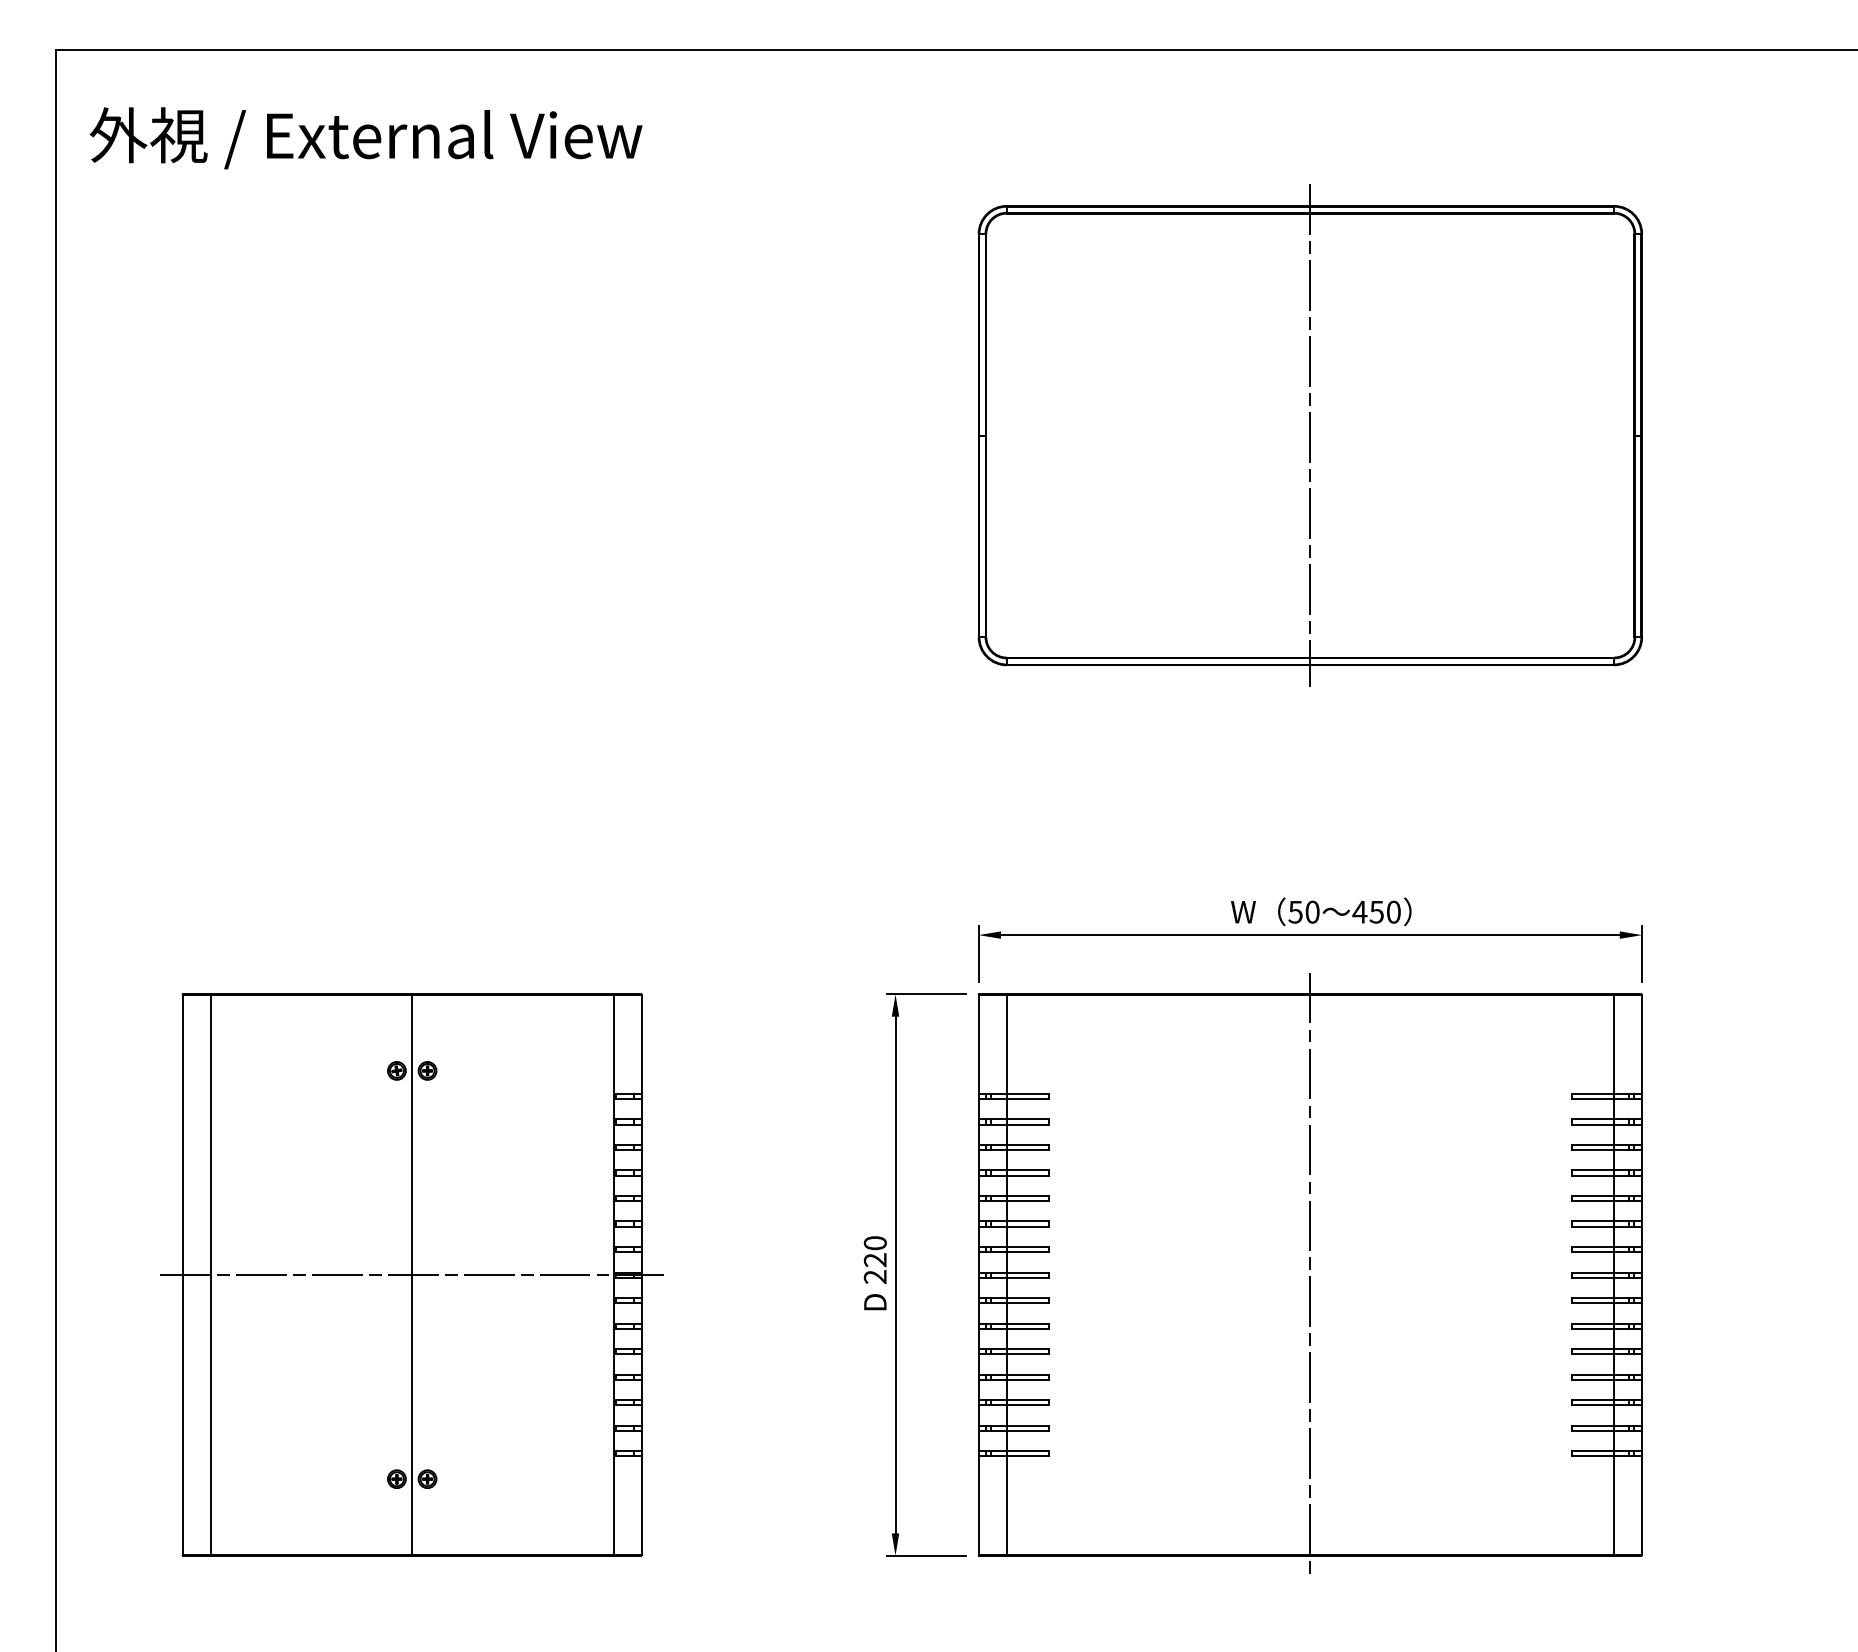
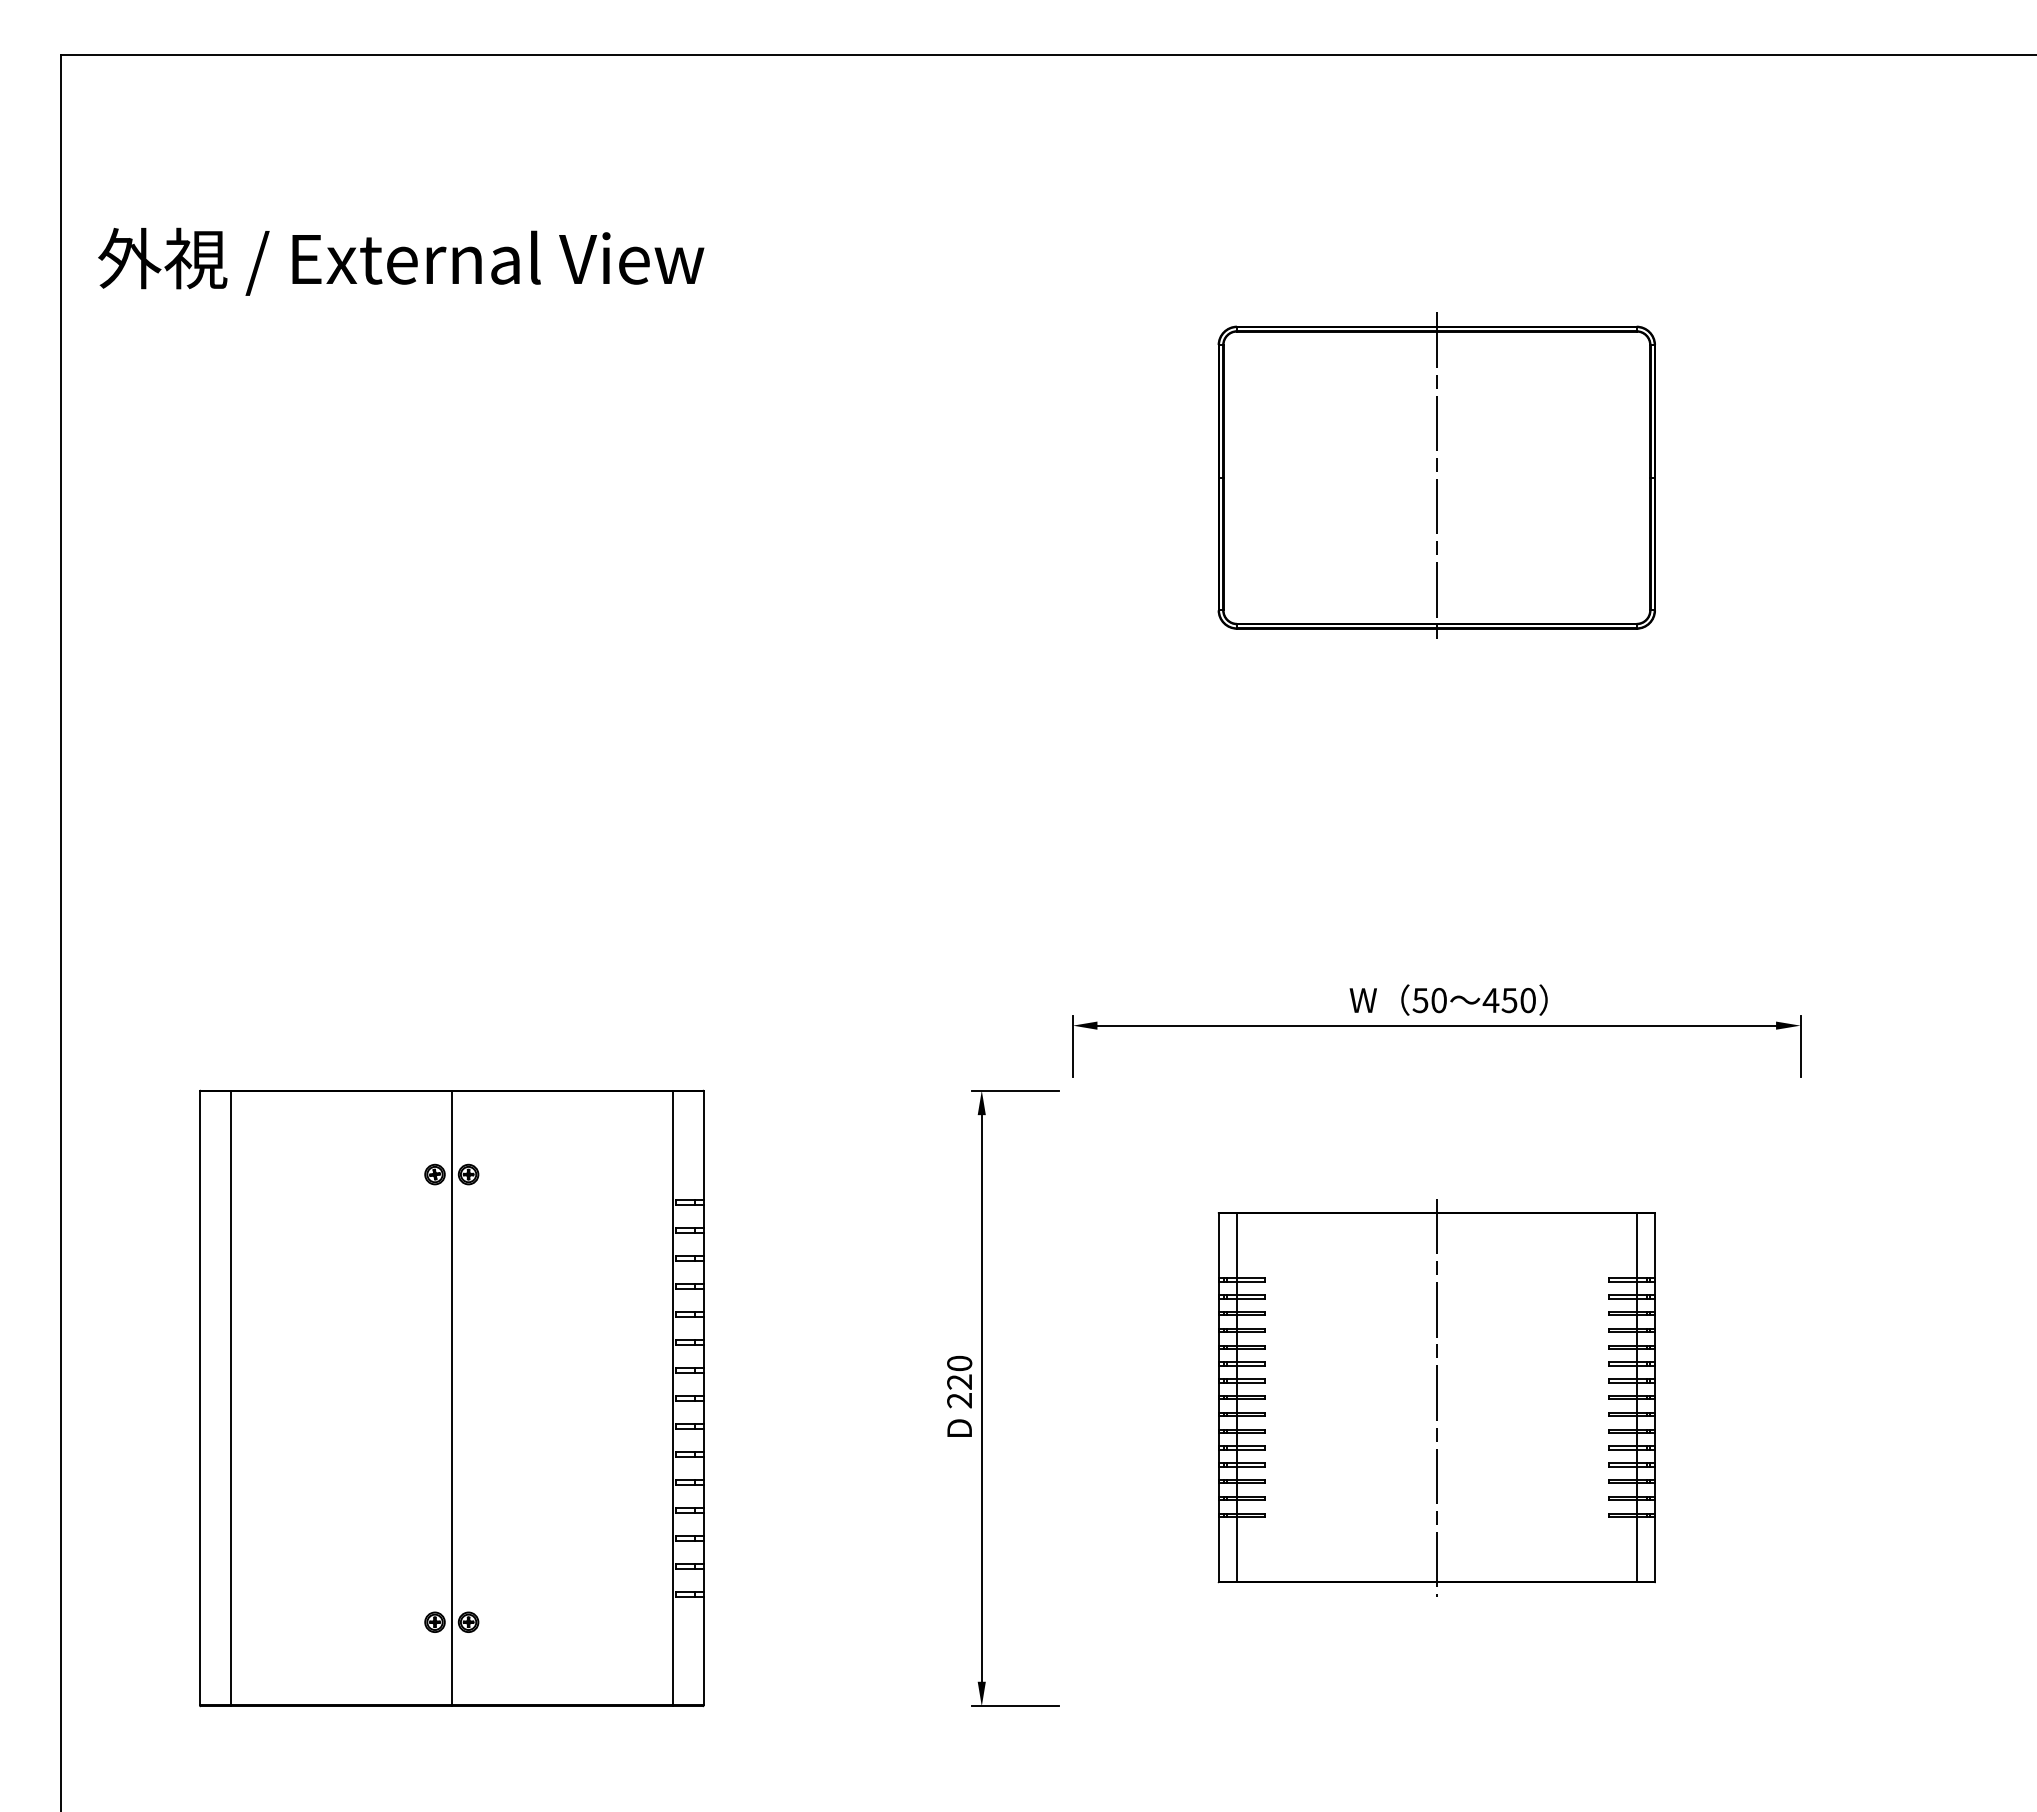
text: (366, 137) -> (401, 261), moved
part: (1310, 435) -> (1436, 477), size x0.6
part: (1310, 1273) -> (1436, 1396), size x0.6
line: (411, 1275) -> (451, 1398), removed

